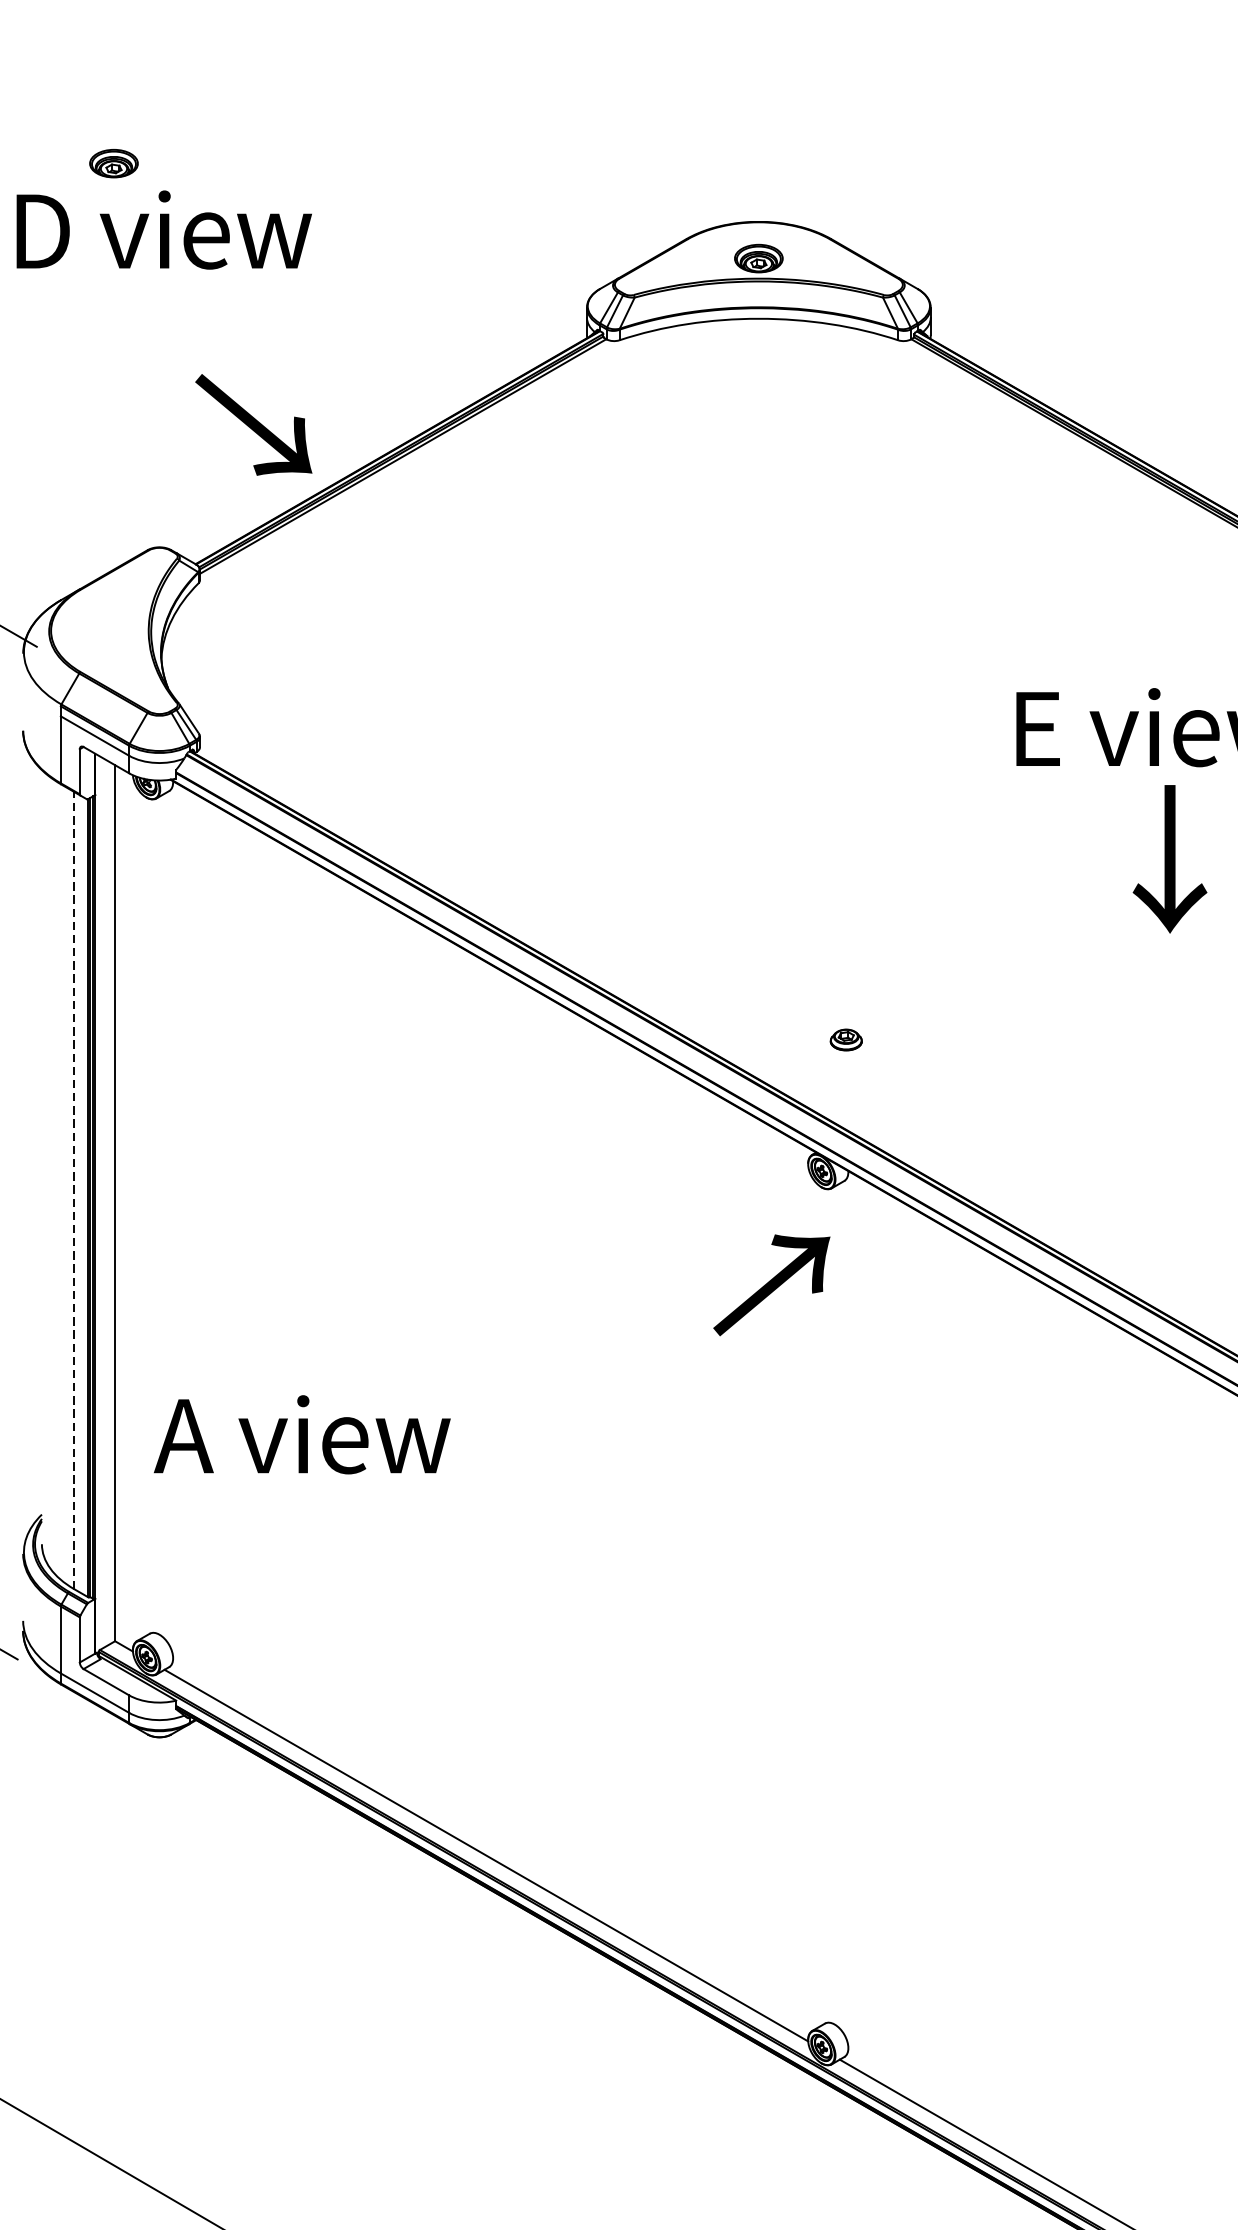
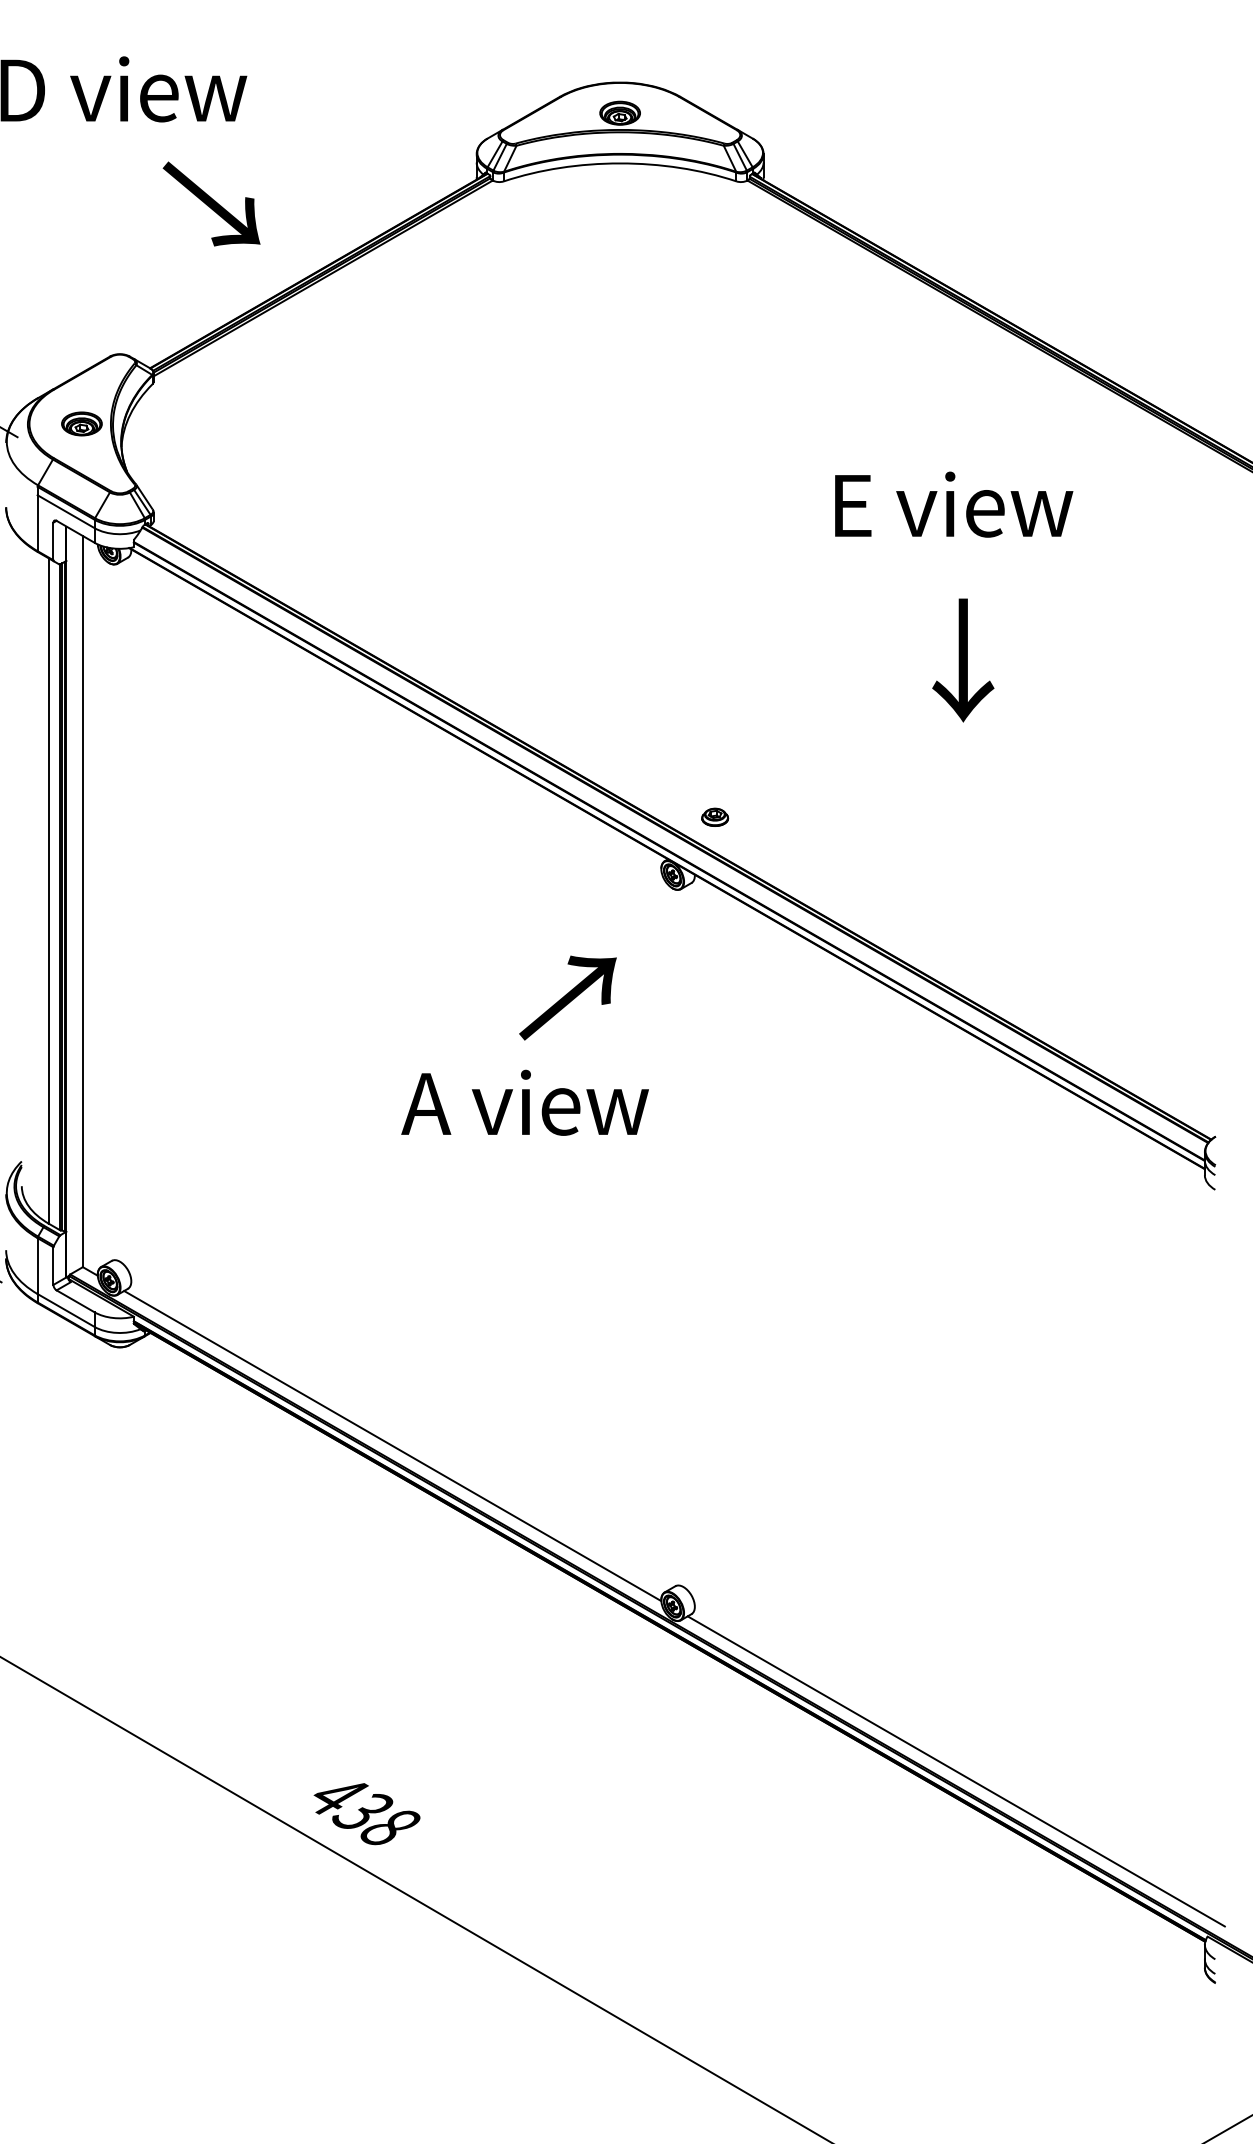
part: (113, 163) -> (81, 423), moved
text: (253, 424) -> (211, 203), moved
text: (1170, 859) -> (963, 660), moved
part: (846, 1038) -> (715, 816), moved
line: (73, 1189) -> (48, 890), dashed -> solid
text: (771, 1284) -> (567, 997), moved
text: (301, 1434) -> (524, 1102), moved

